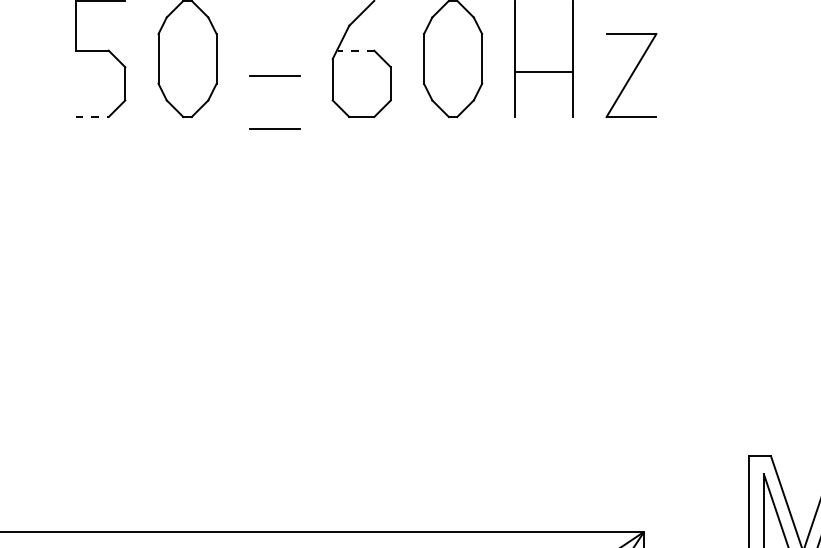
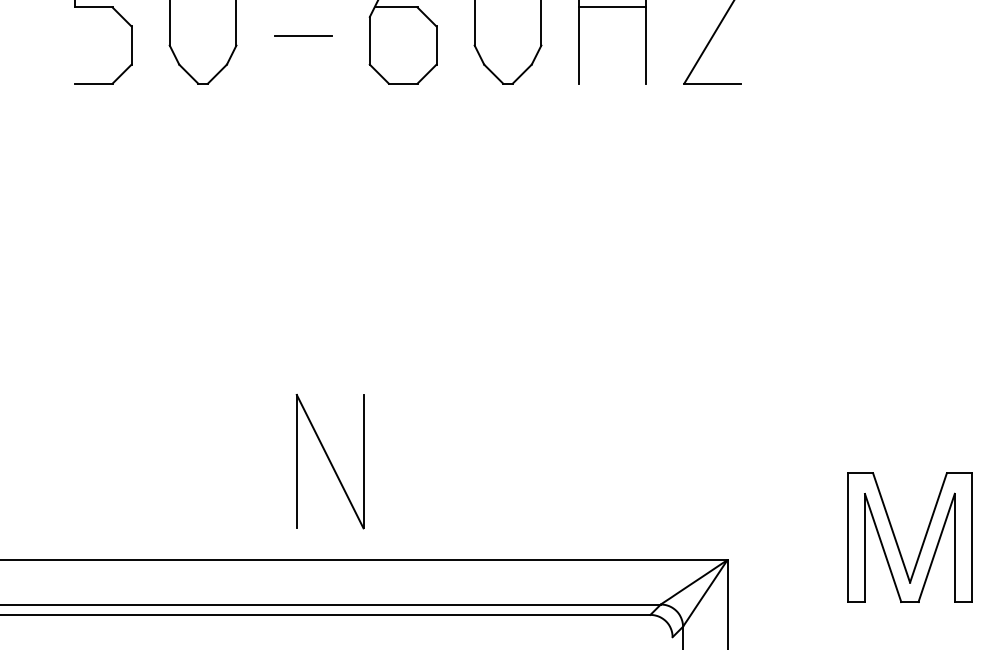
line: (355, 50) -> (396, 7), dashed -> solid
line: (544, 72) -> (612, 7), moved
line: (92, 116) -> (94, 83), dashed -> solid
line: (274, 128) -> (303, 96), removed
part: (297, 446) -> (329, 461), added

